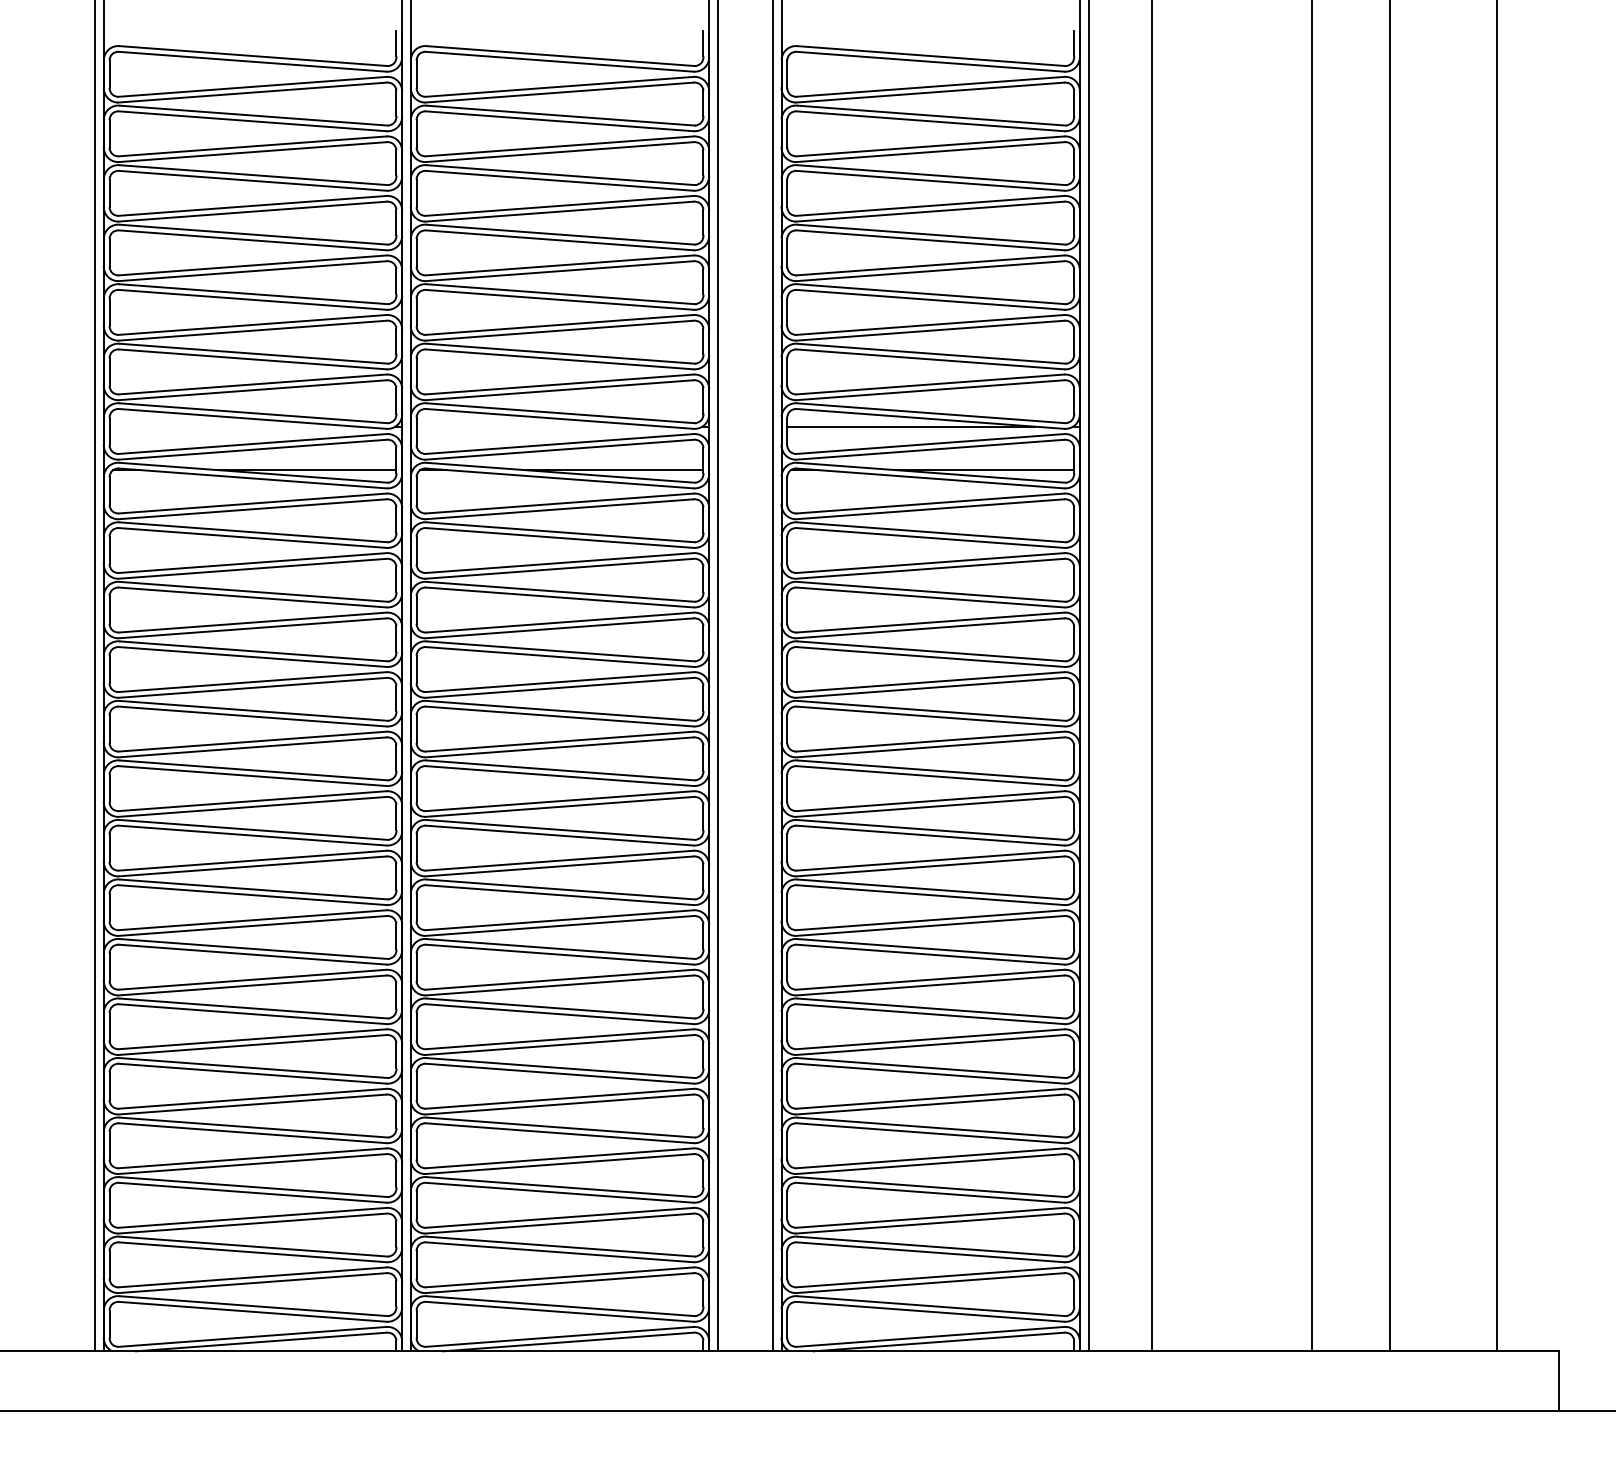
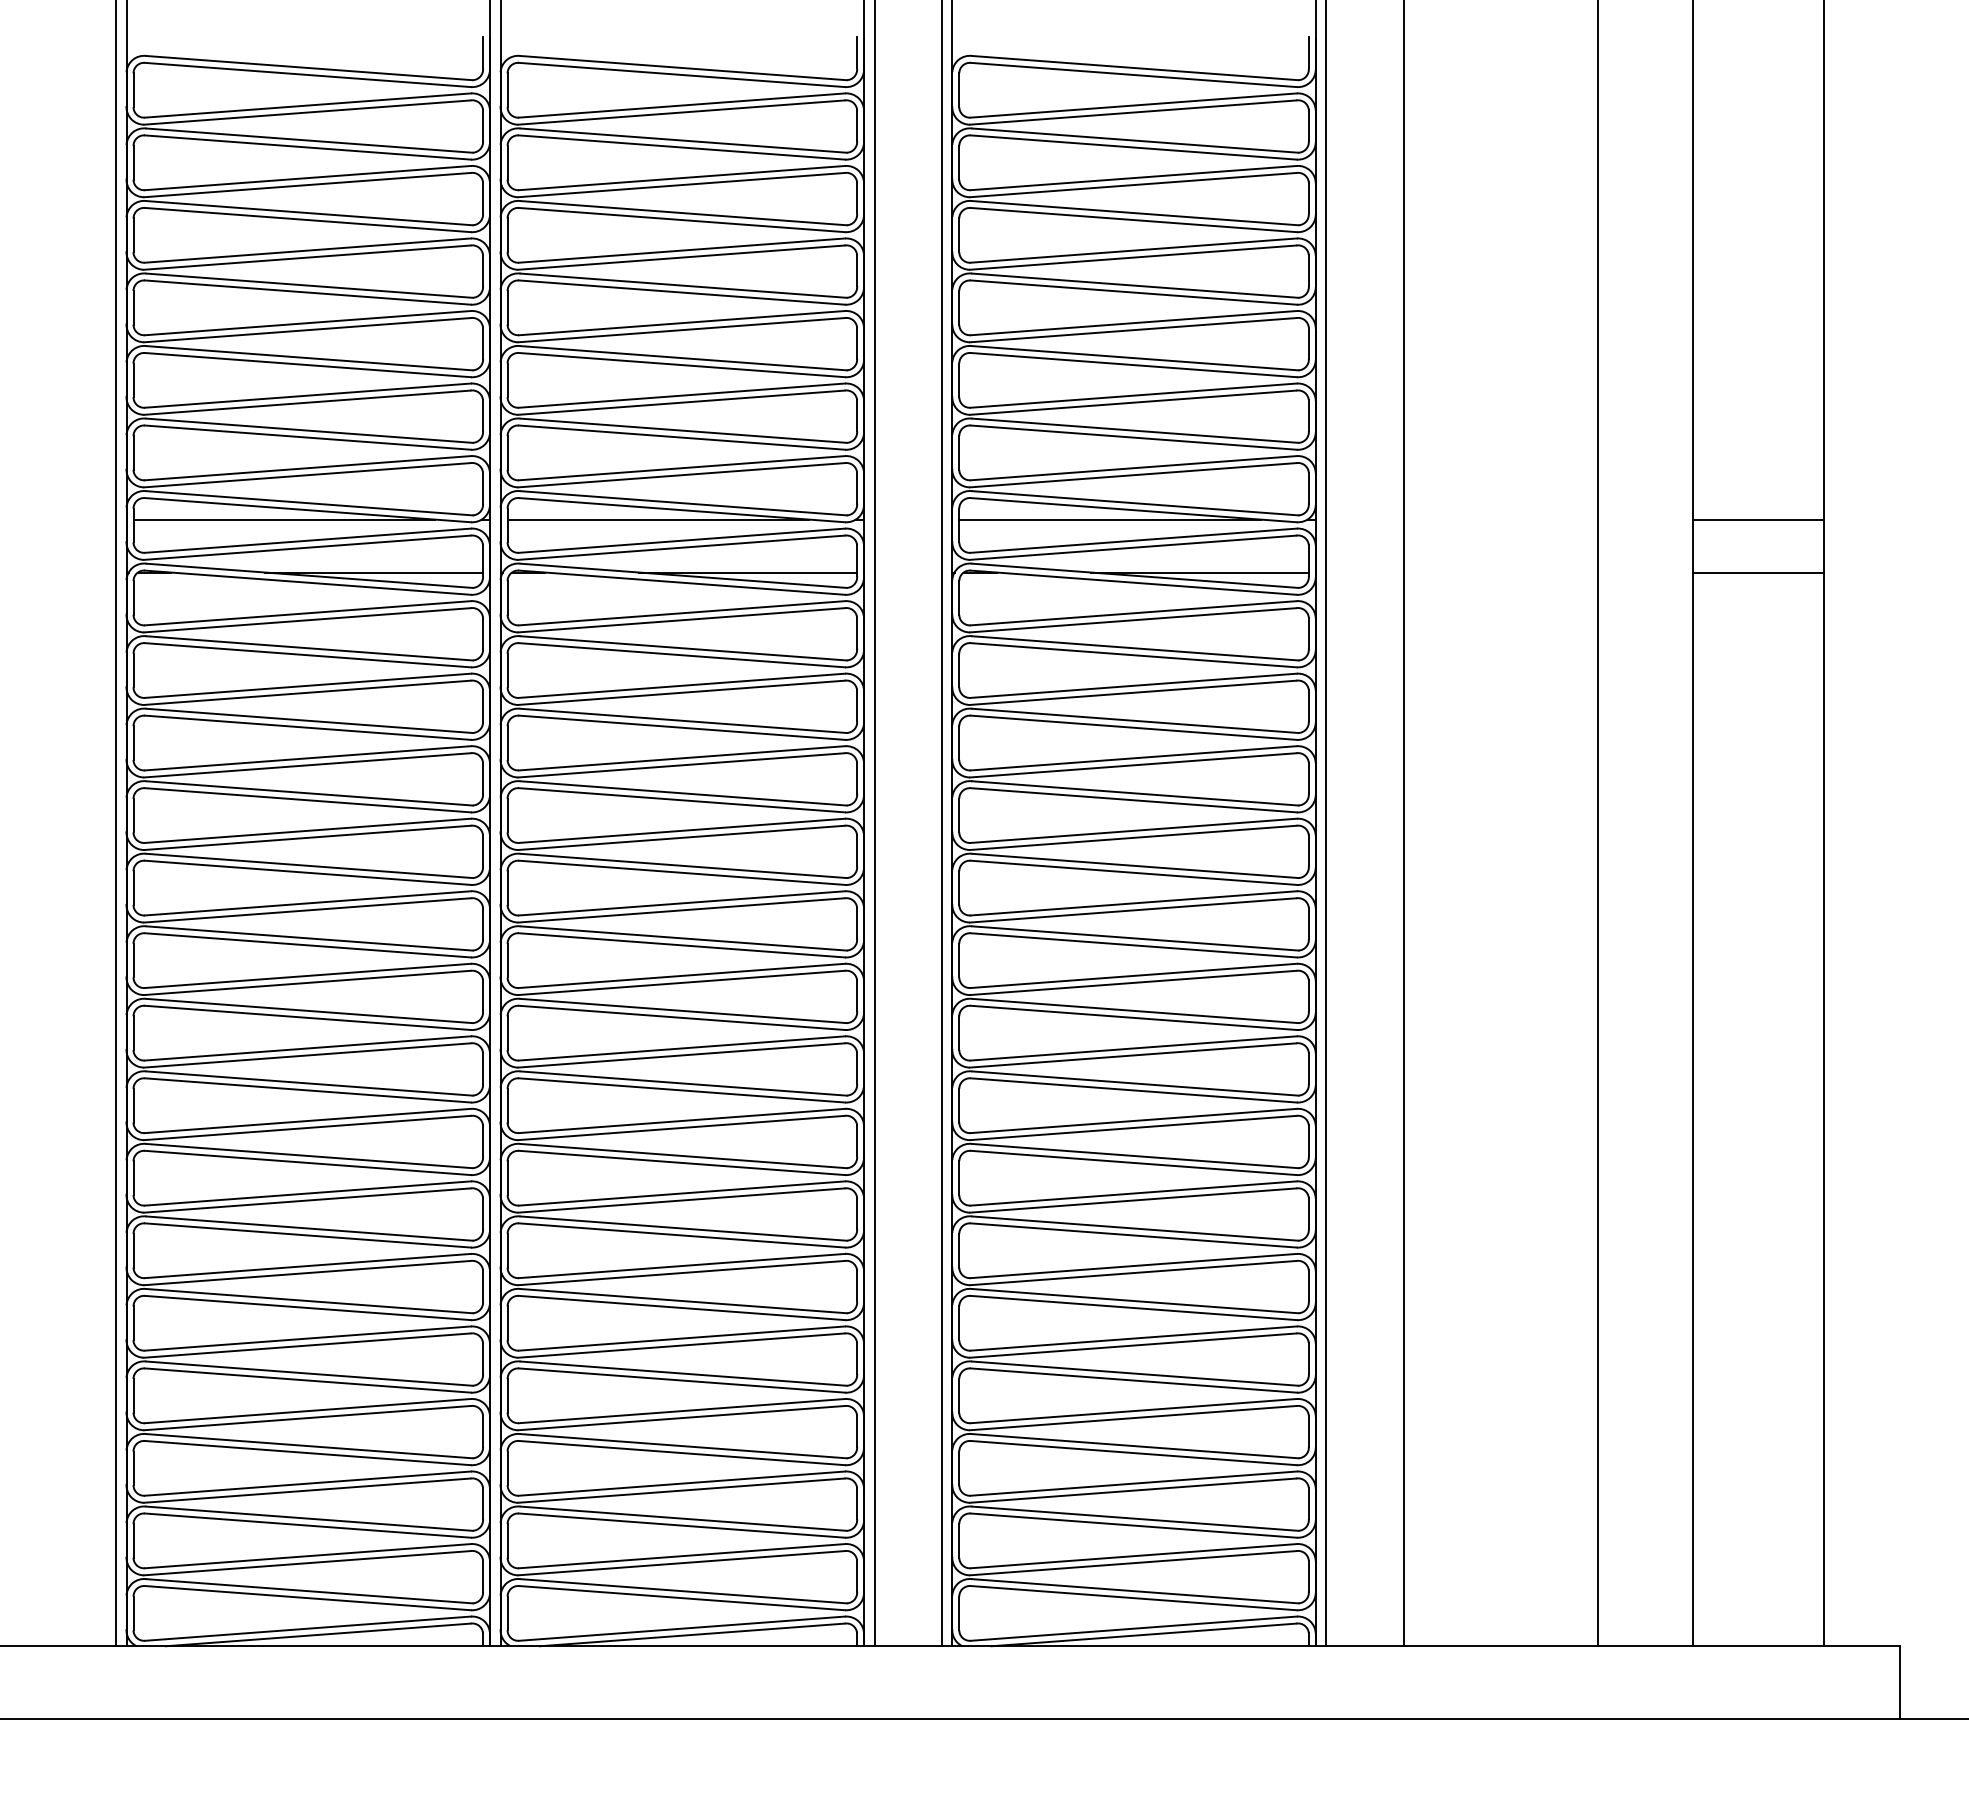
line: (232, 426) -> (283, 519), added
line: (539, 426) -> (657, 519), added
line: (1443, 426) -> (1758, 519), added
line: (1443, 470) -> (1758, 572), added

